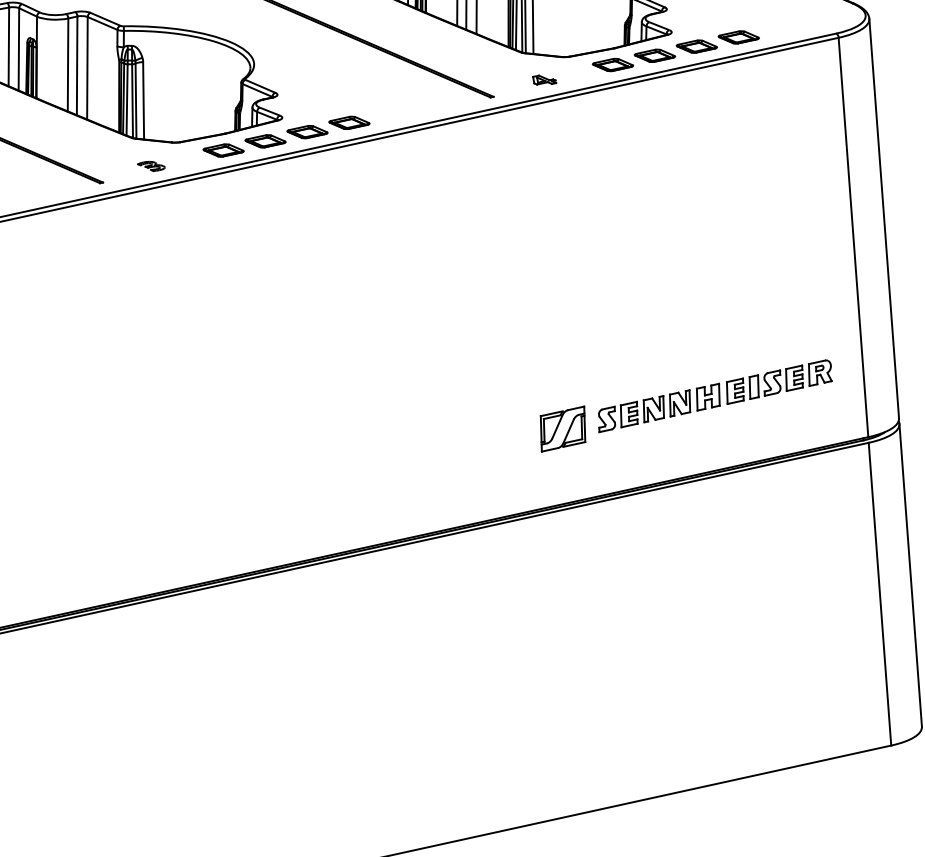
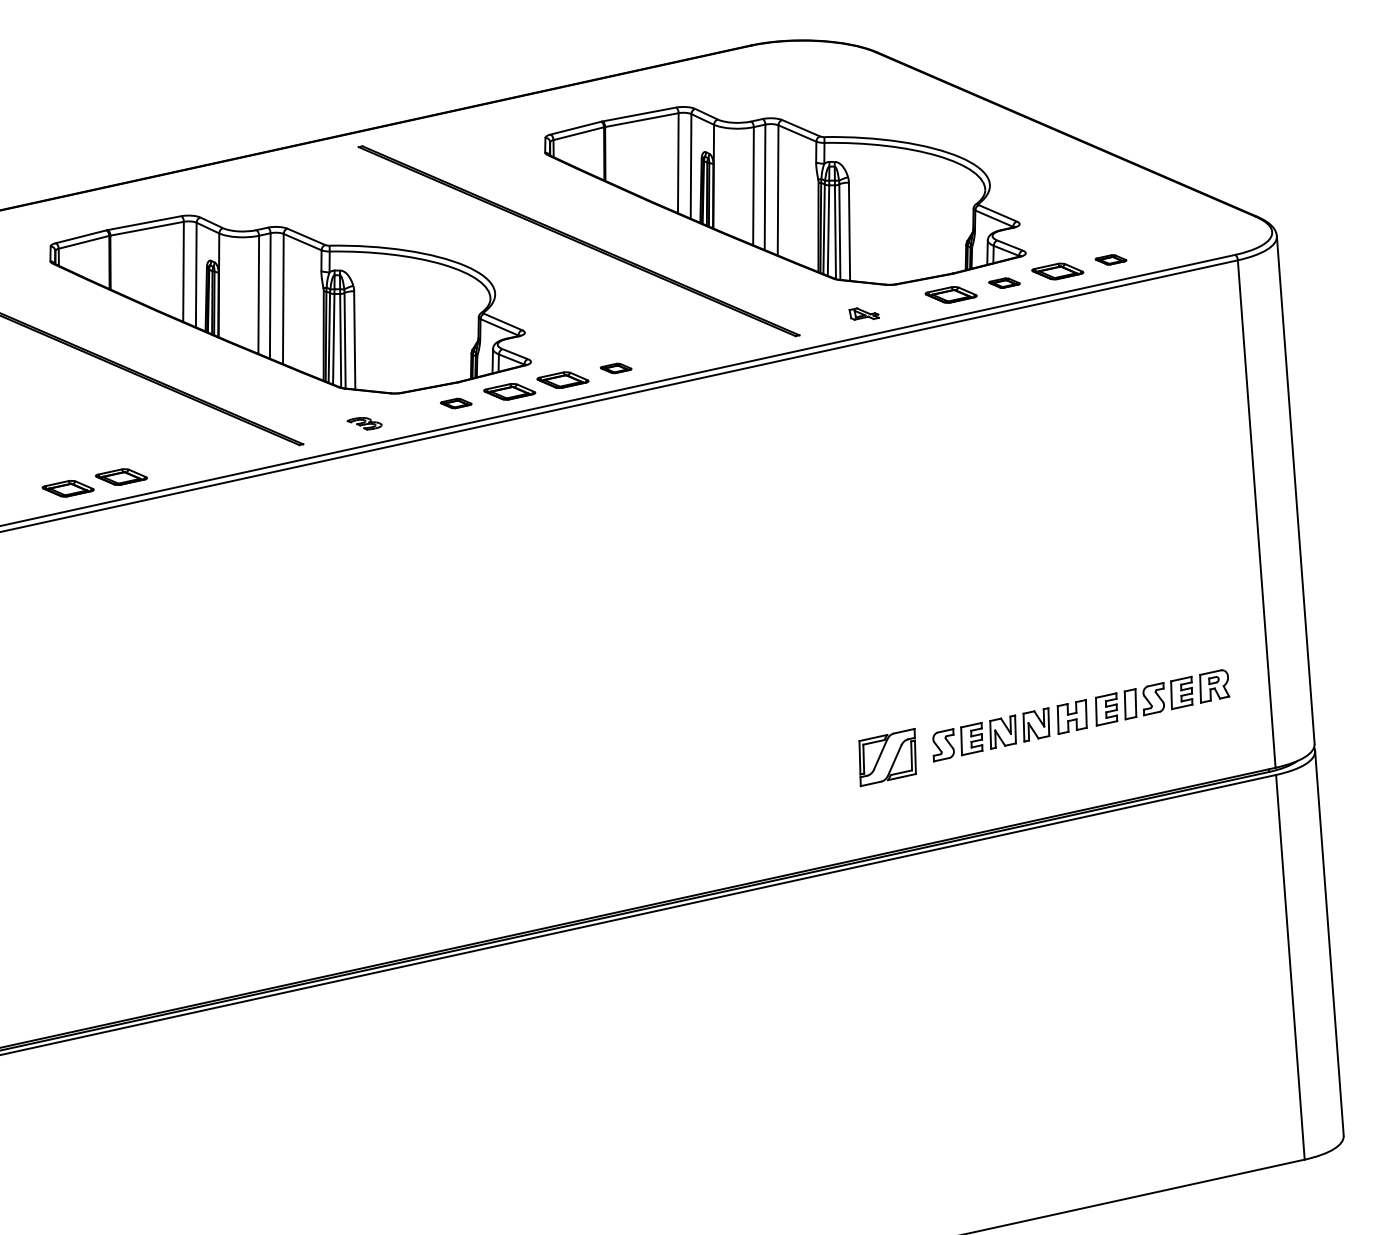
part: (738, 37) -> (1110, 259), size x0.6
part: (654, 55) -> (1004, 282), size x0.6
part: (348, 122) -> (615, 368), size x0.6
part: (222, 150) -> (455, 403), size x0.6

